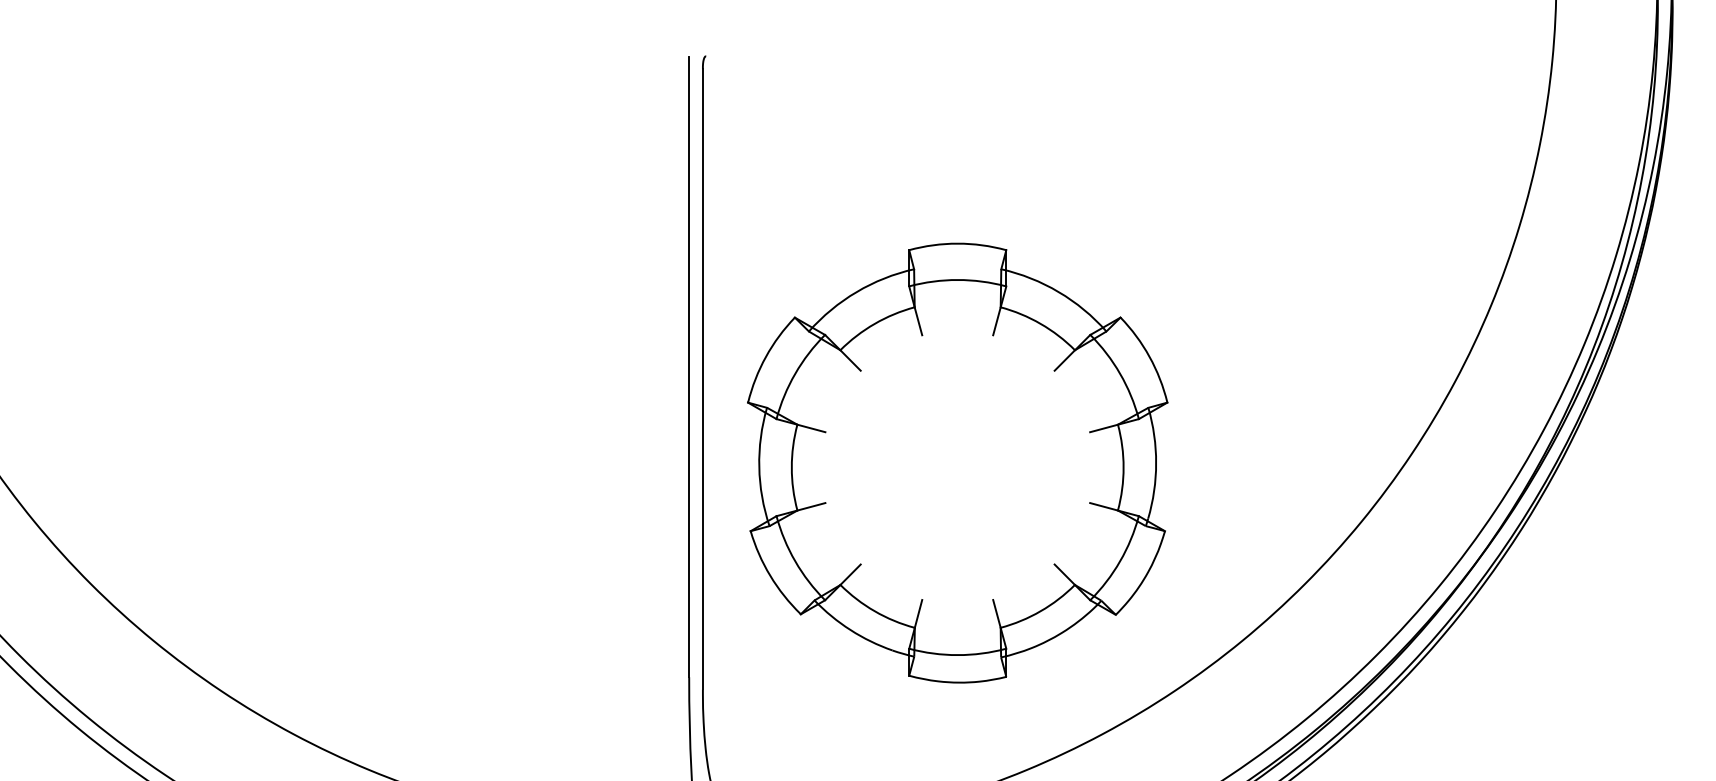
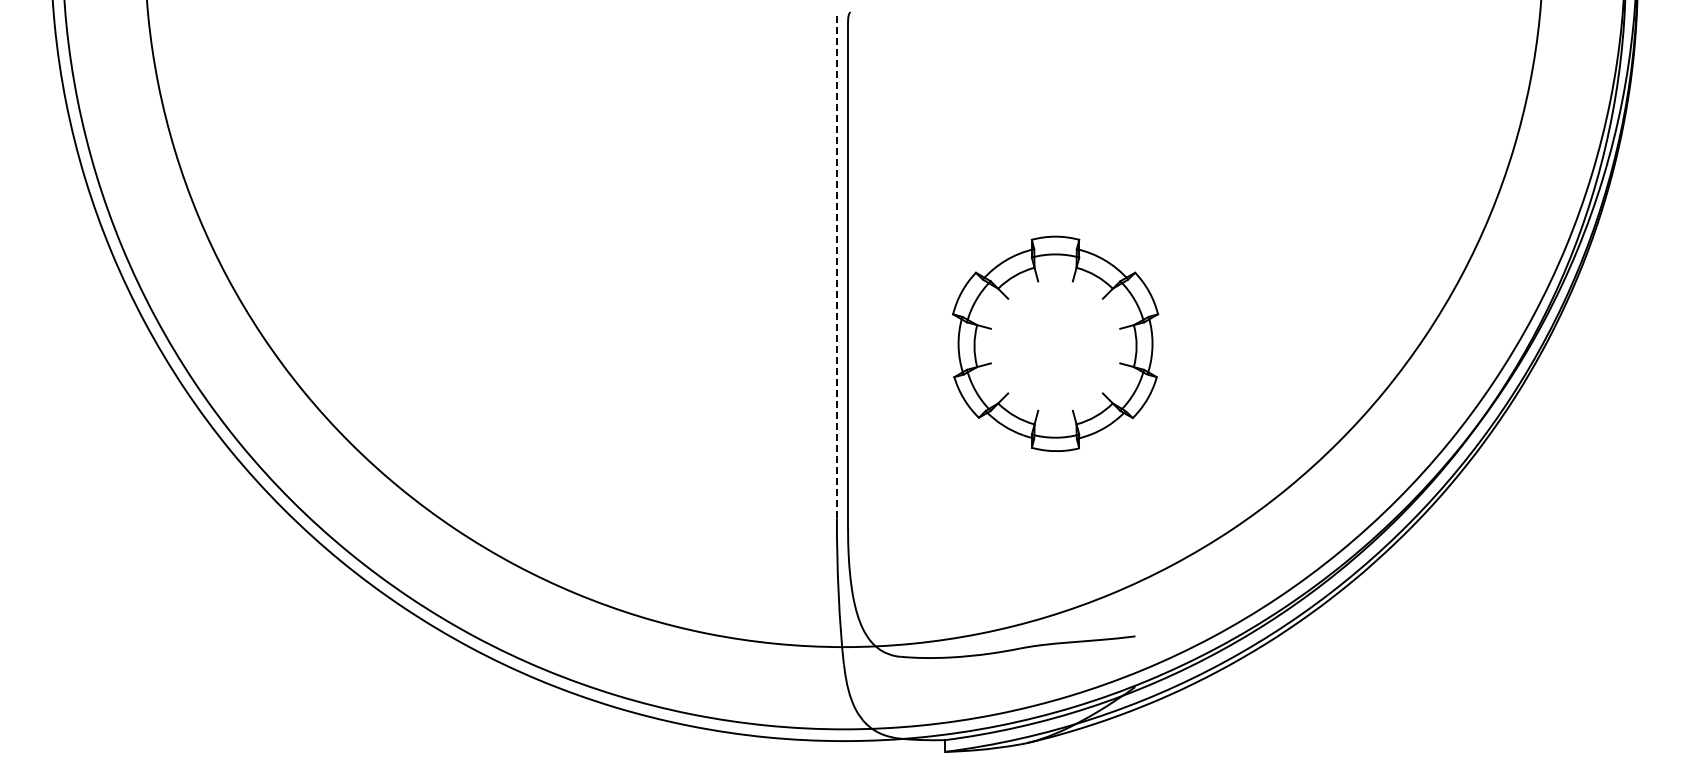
line: (688, 366) -> (836, 265), solid -> dashed
part: (957, 462) -> (1055, 343), size x0.6

